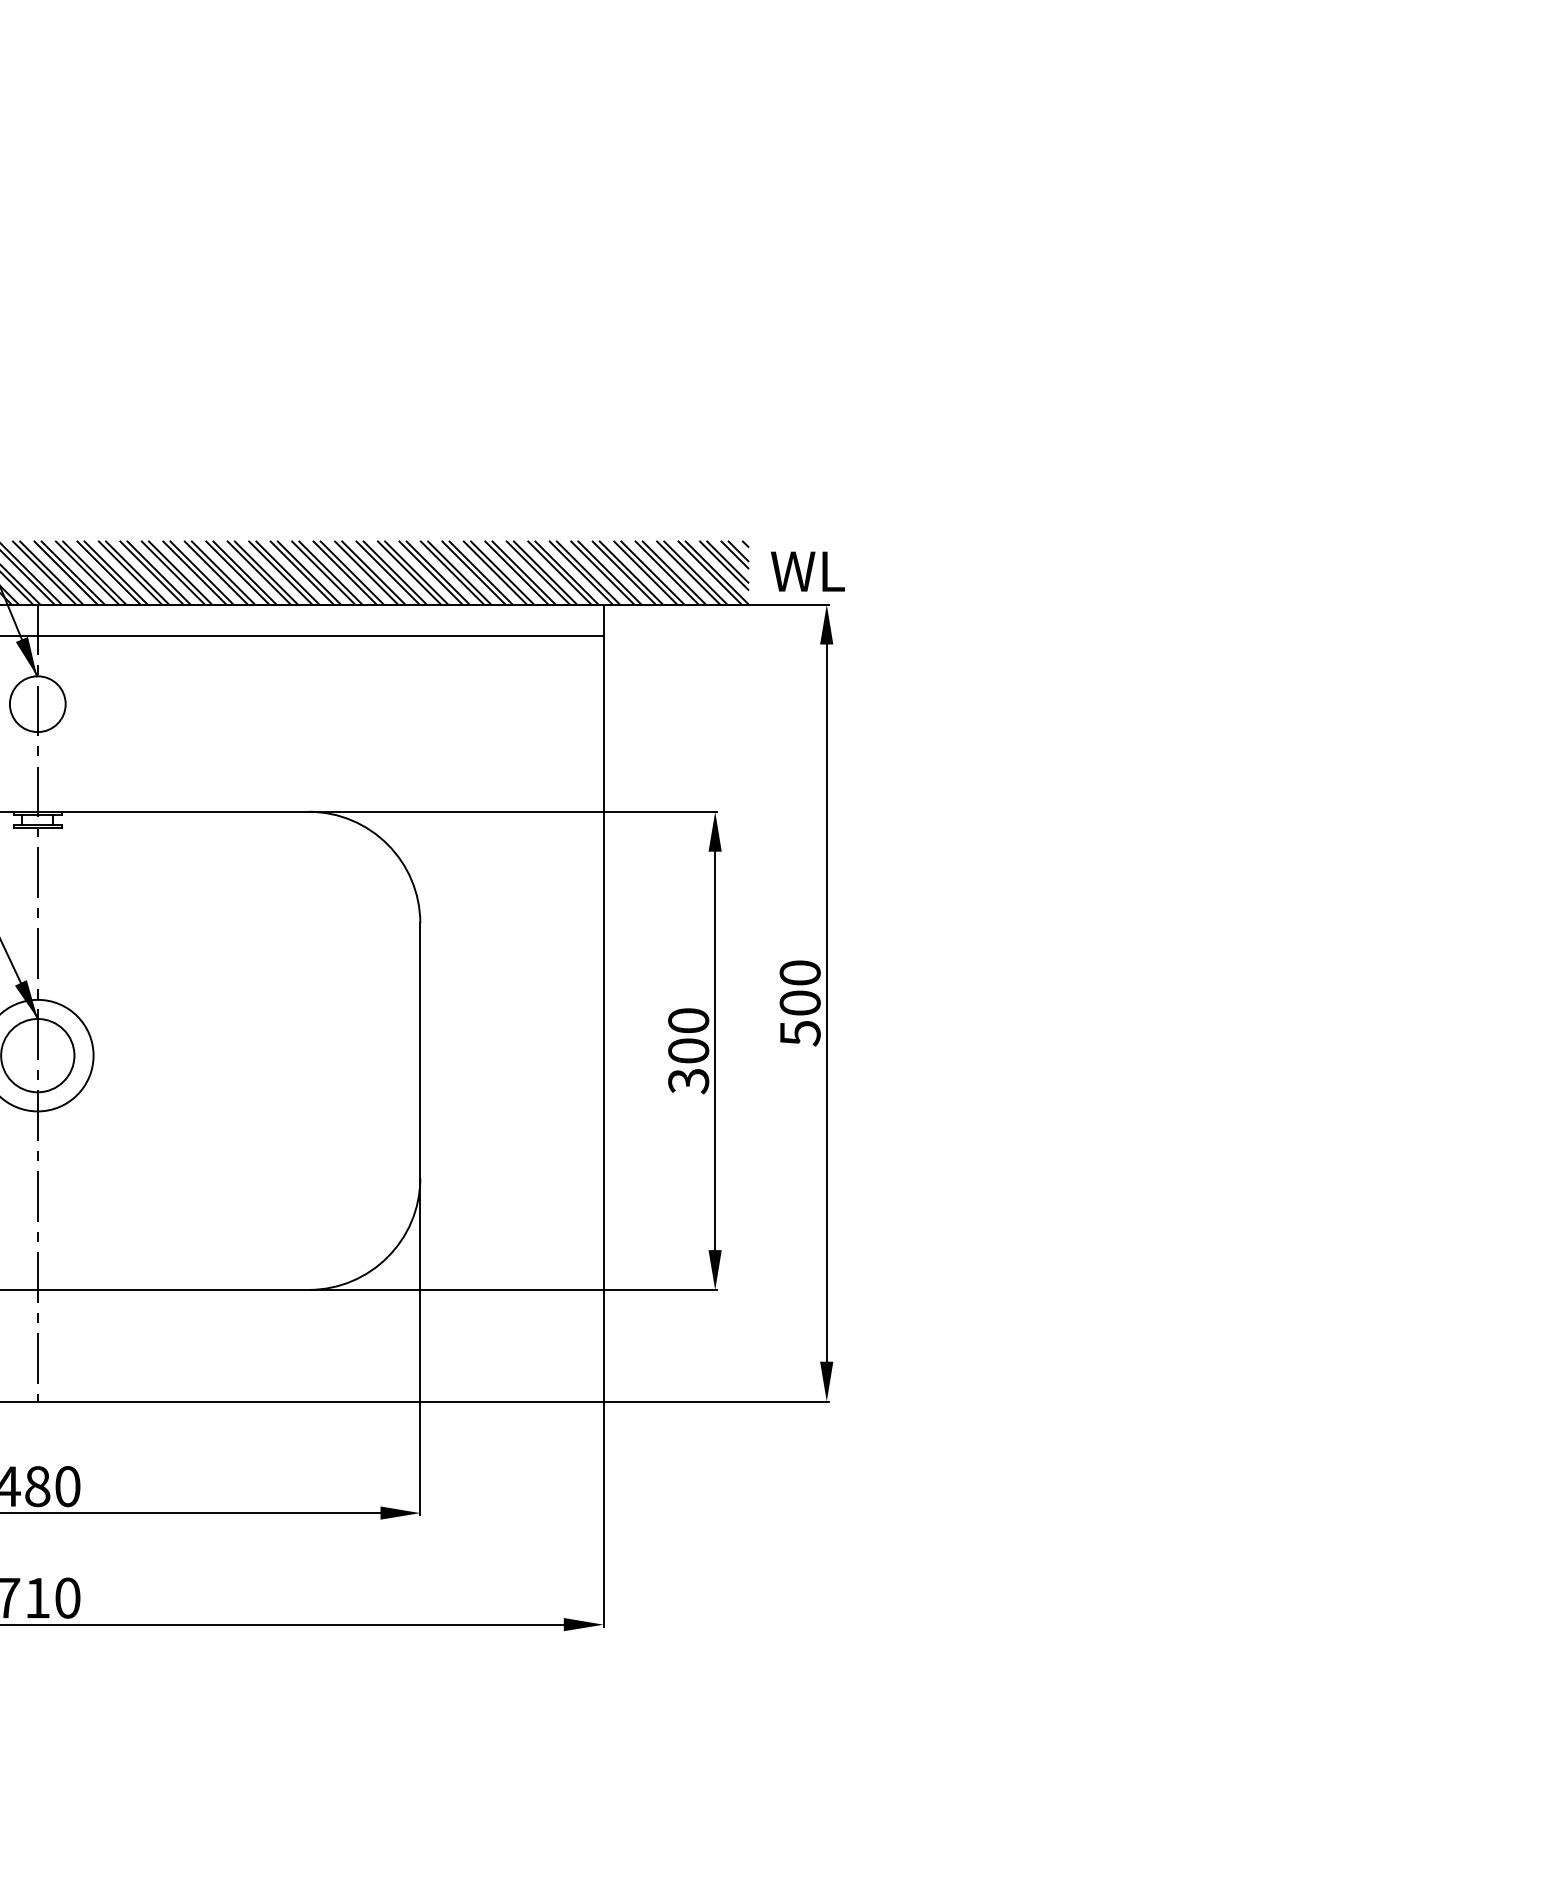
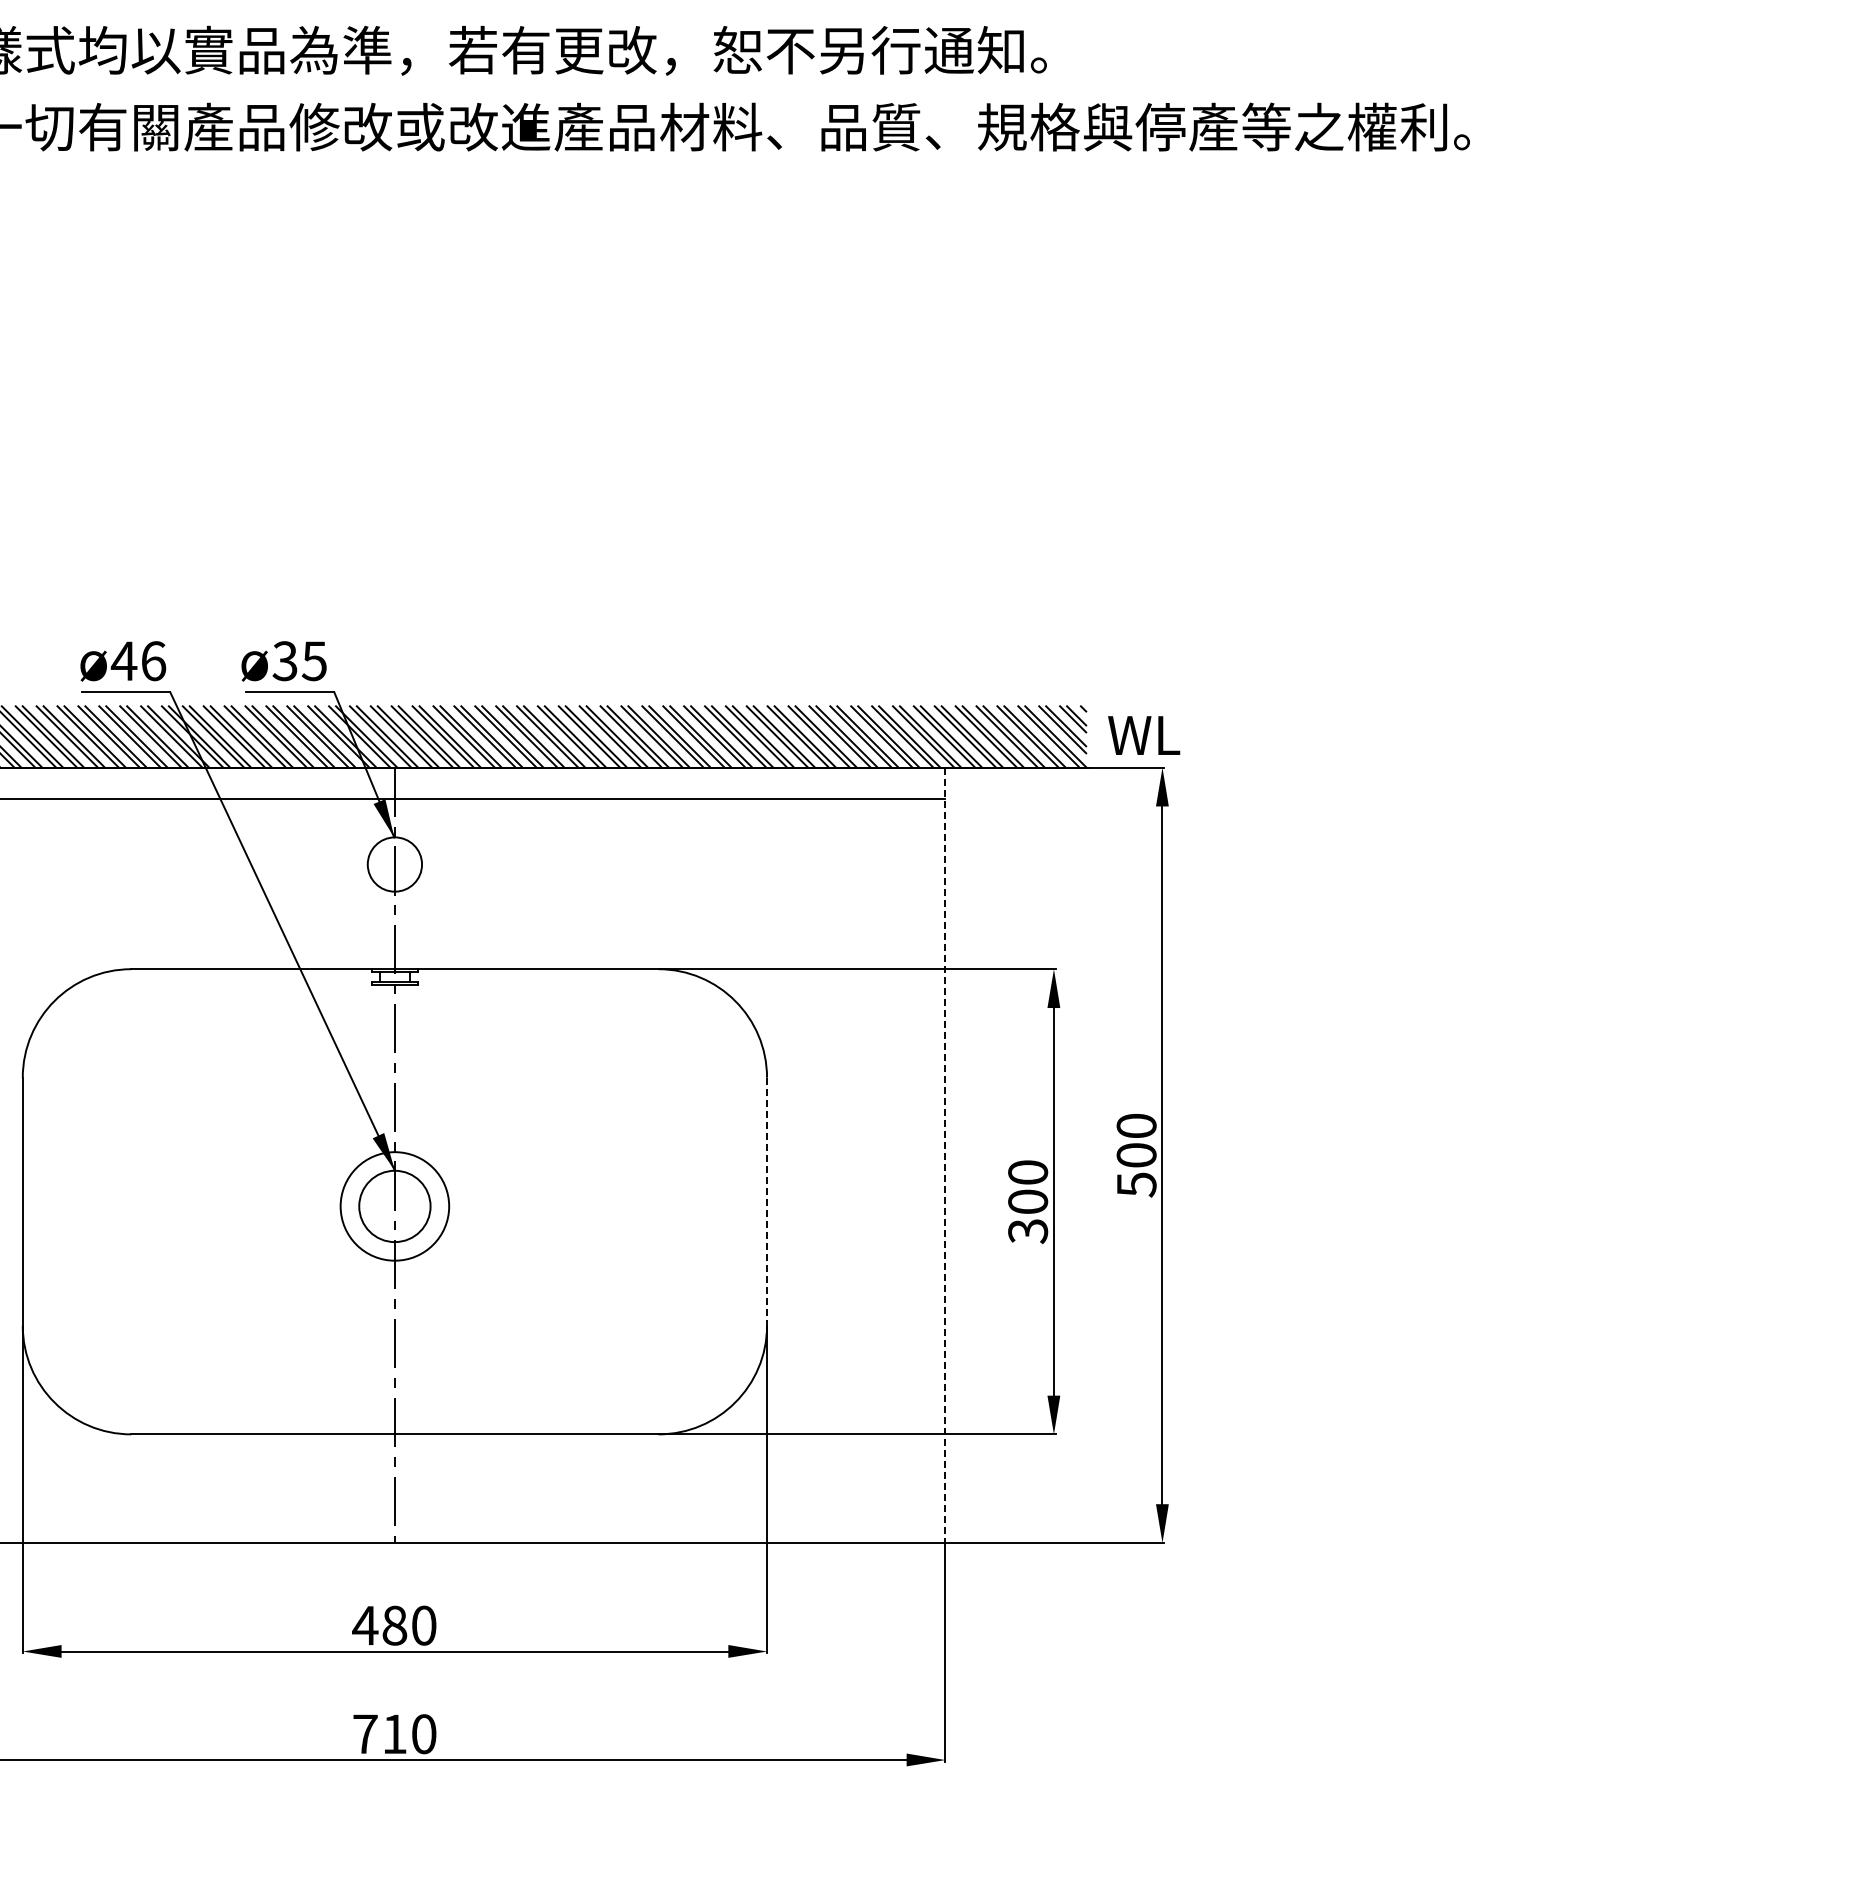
line: (603, 1003) -> (945, 1155), solid -> dashed
line: (420, 1051) -> (767, 1202), solid -> dashed

